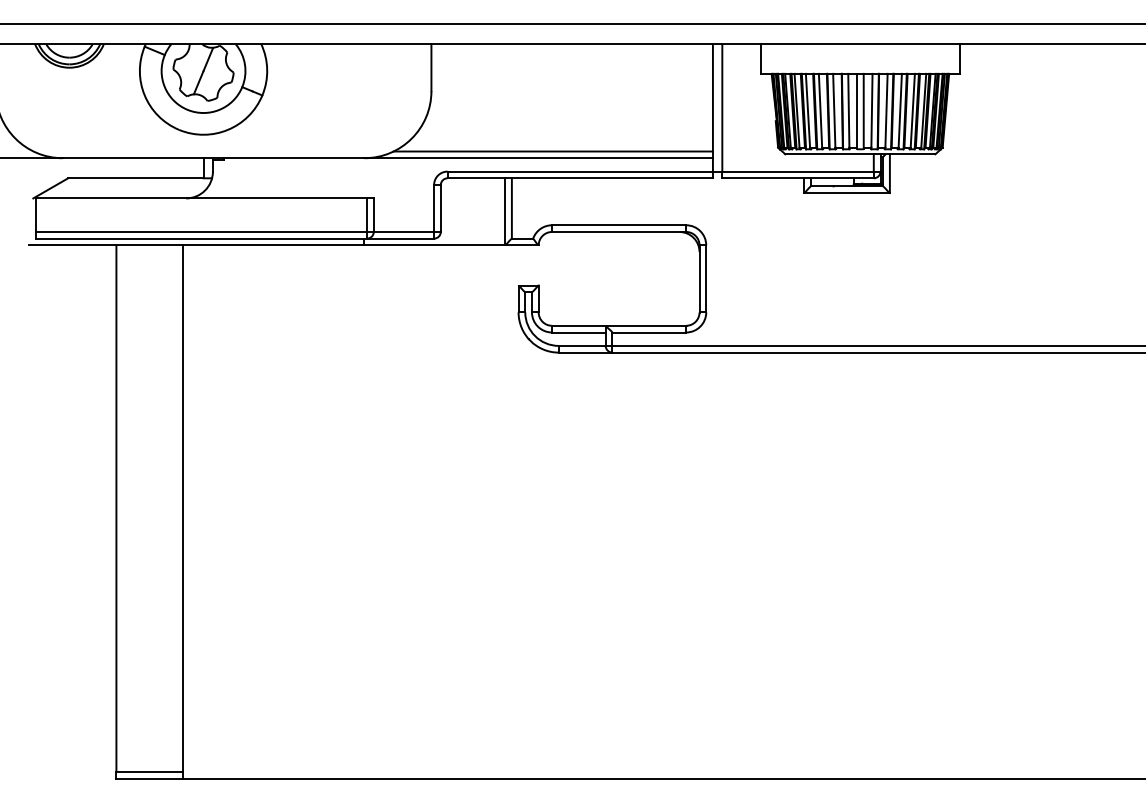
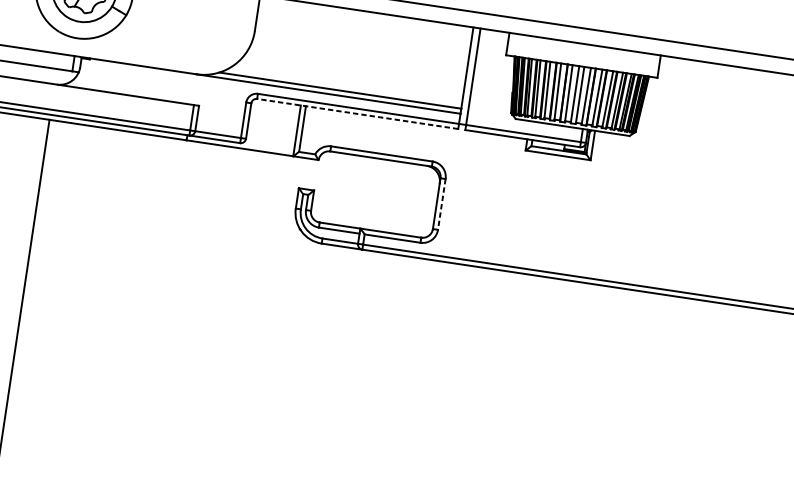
line: (580, 178) -> (357, 114), solid -> dashed
line: (706, 278) -> (442, 204), solid -> dashed

